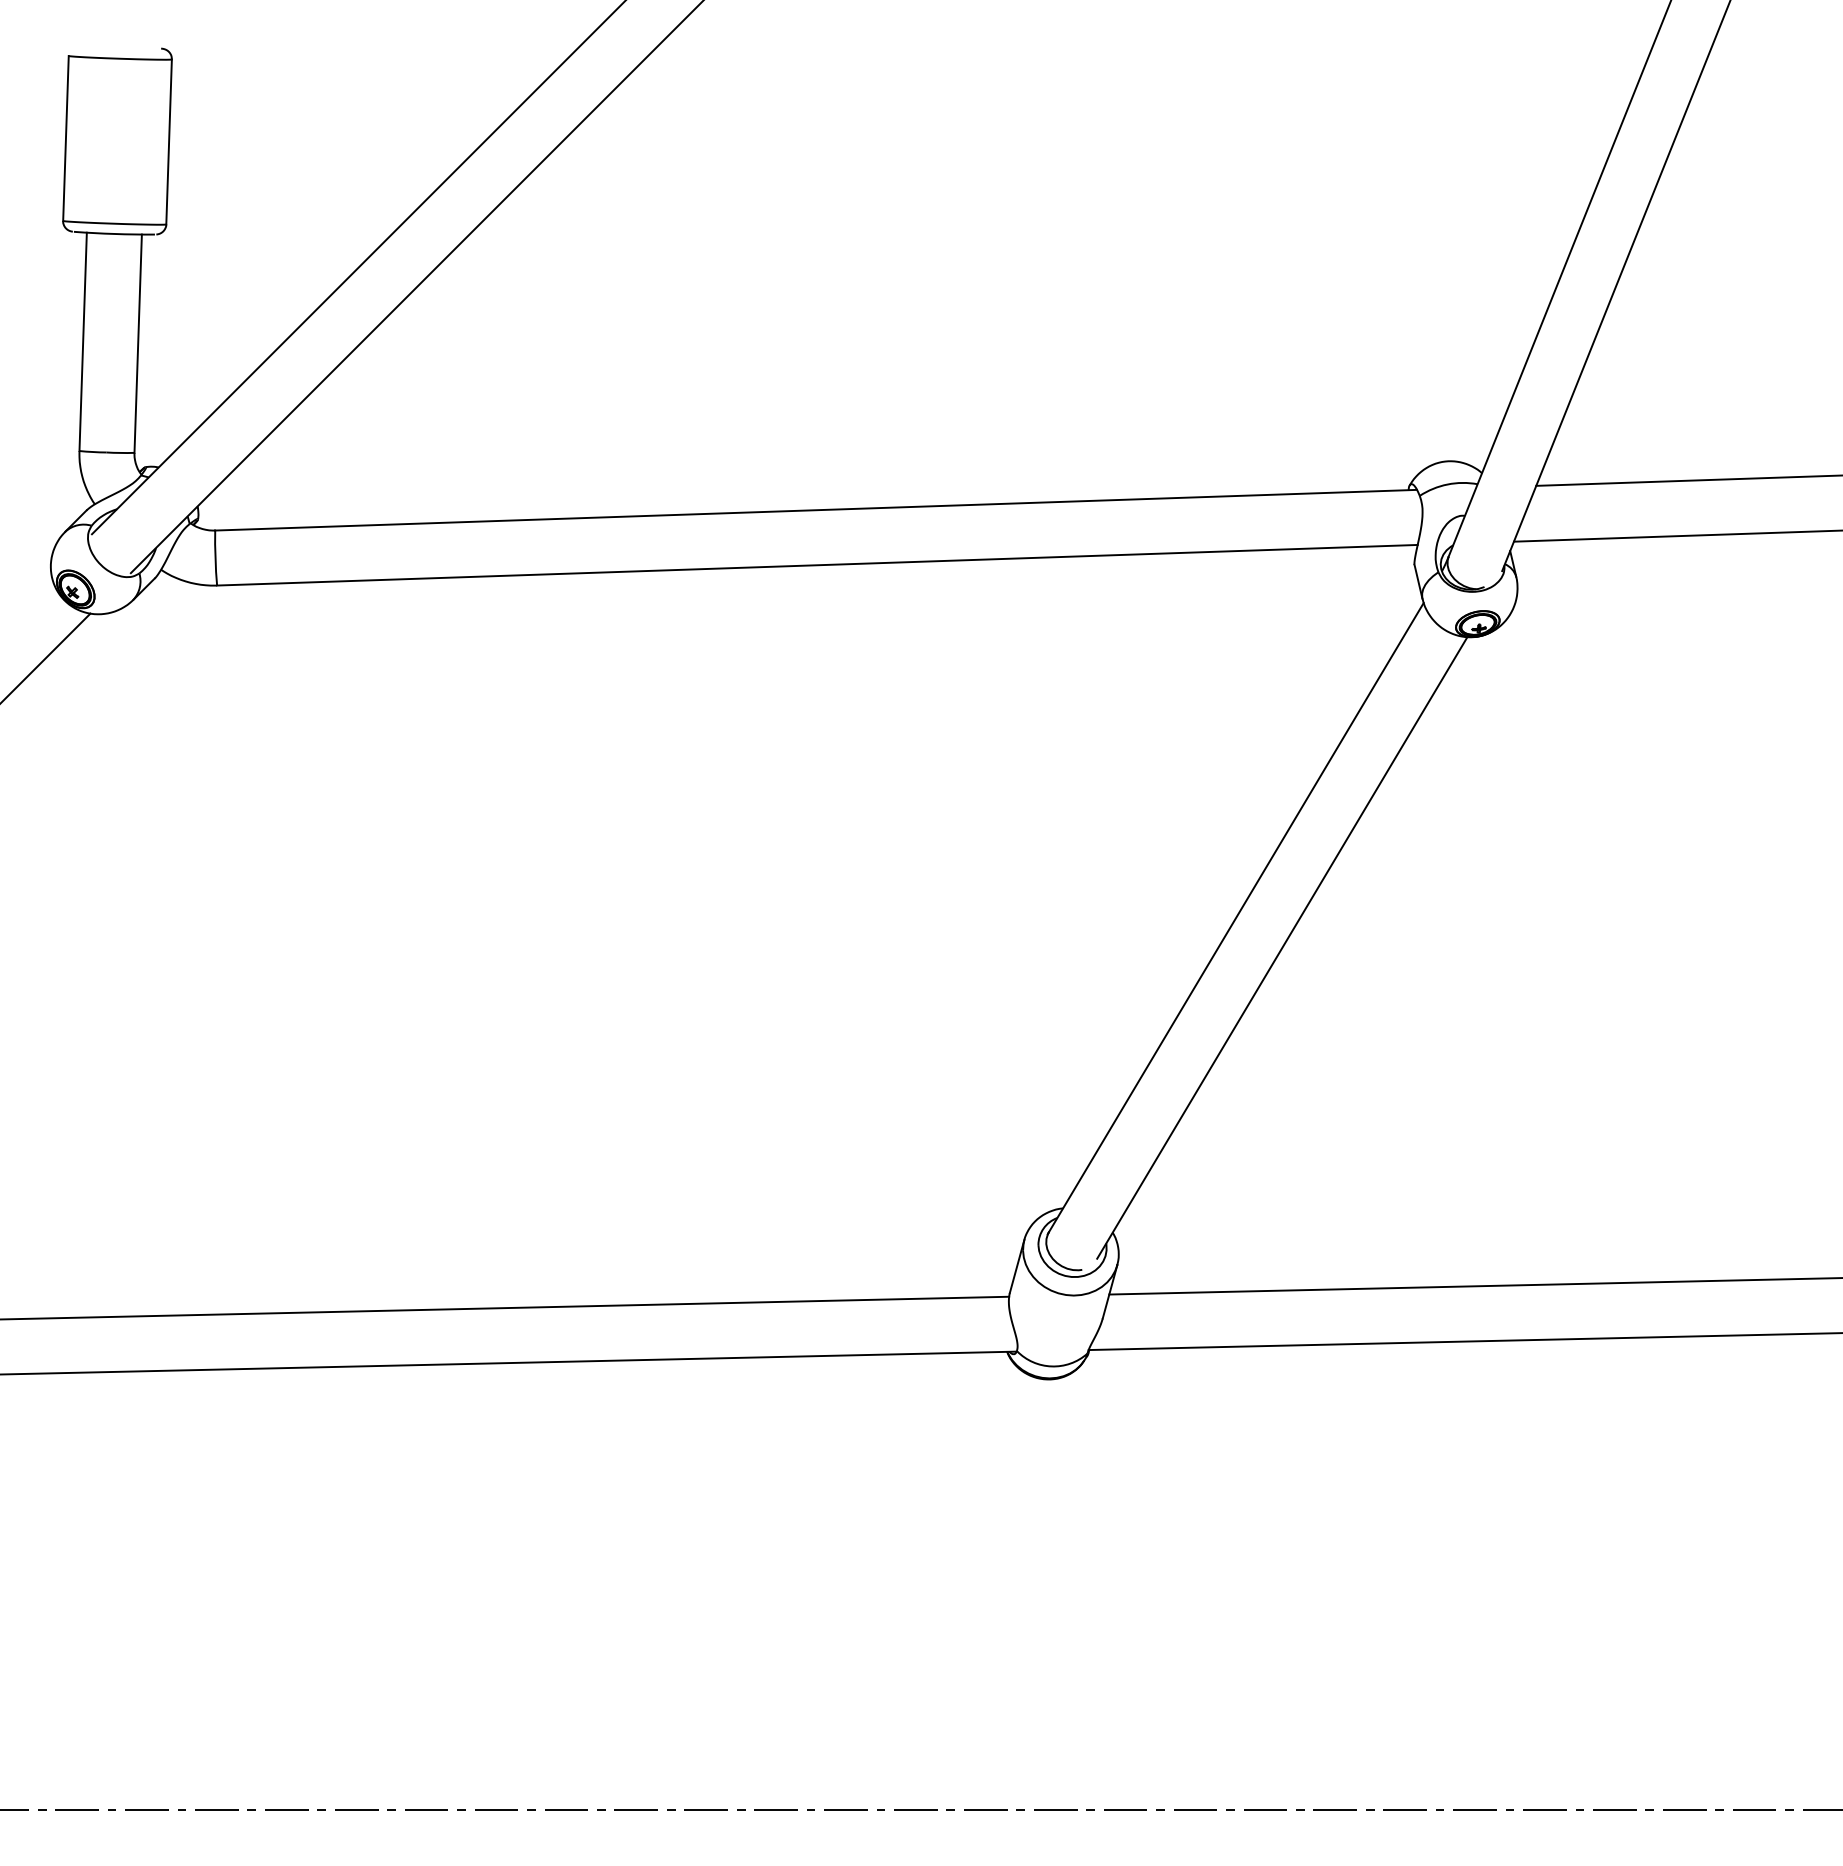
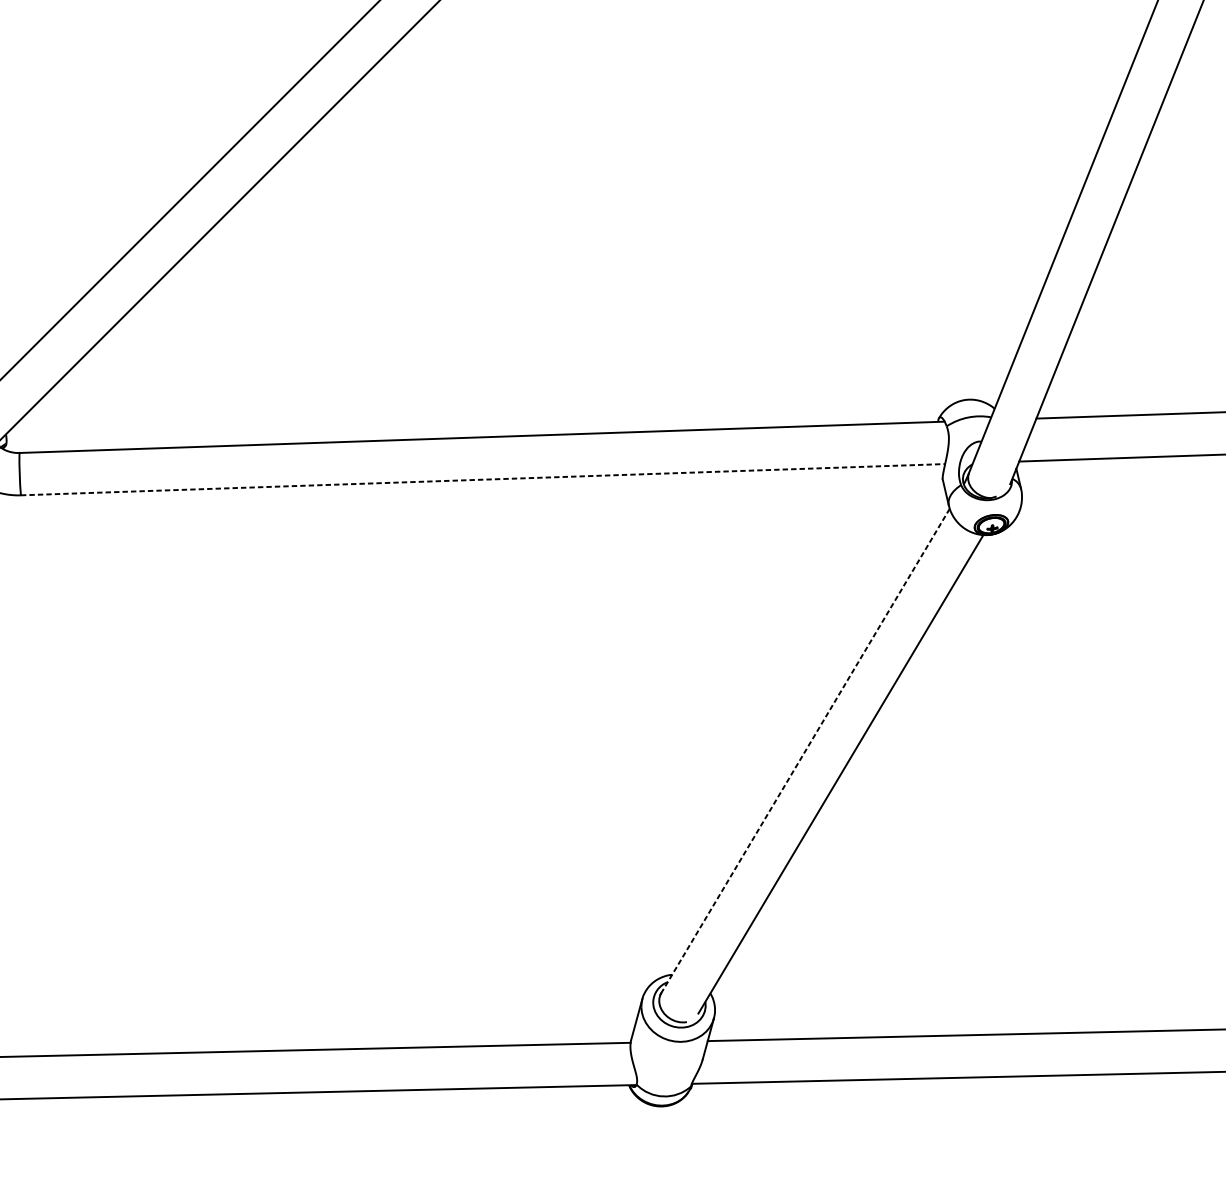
line: (817, 565) -> (483, 479), solid -> dashed
line: (1236, 918) -> (805, 751), solid -> dashed

